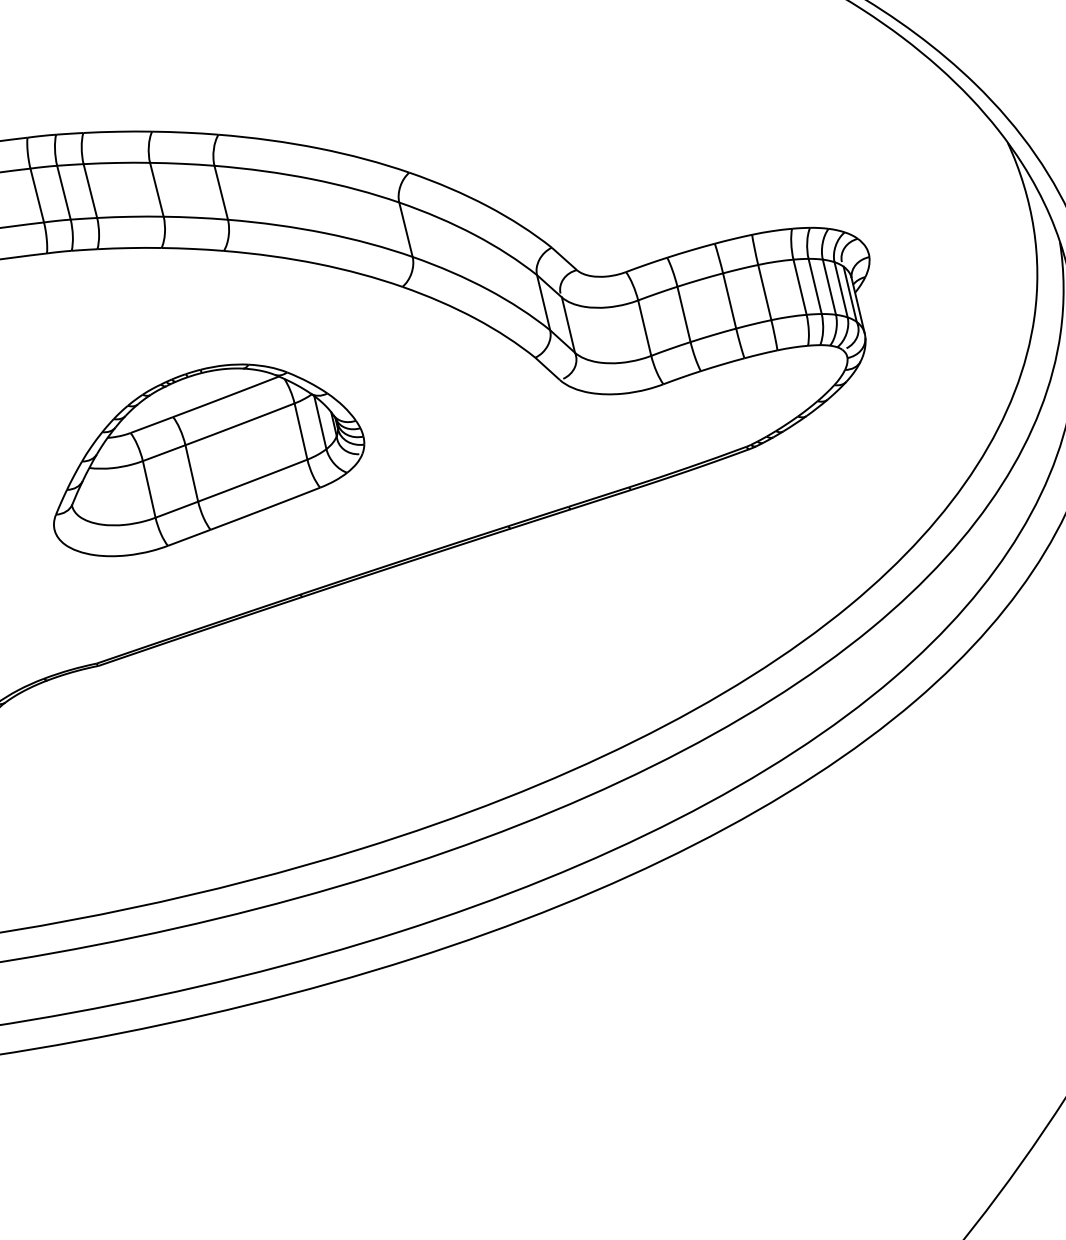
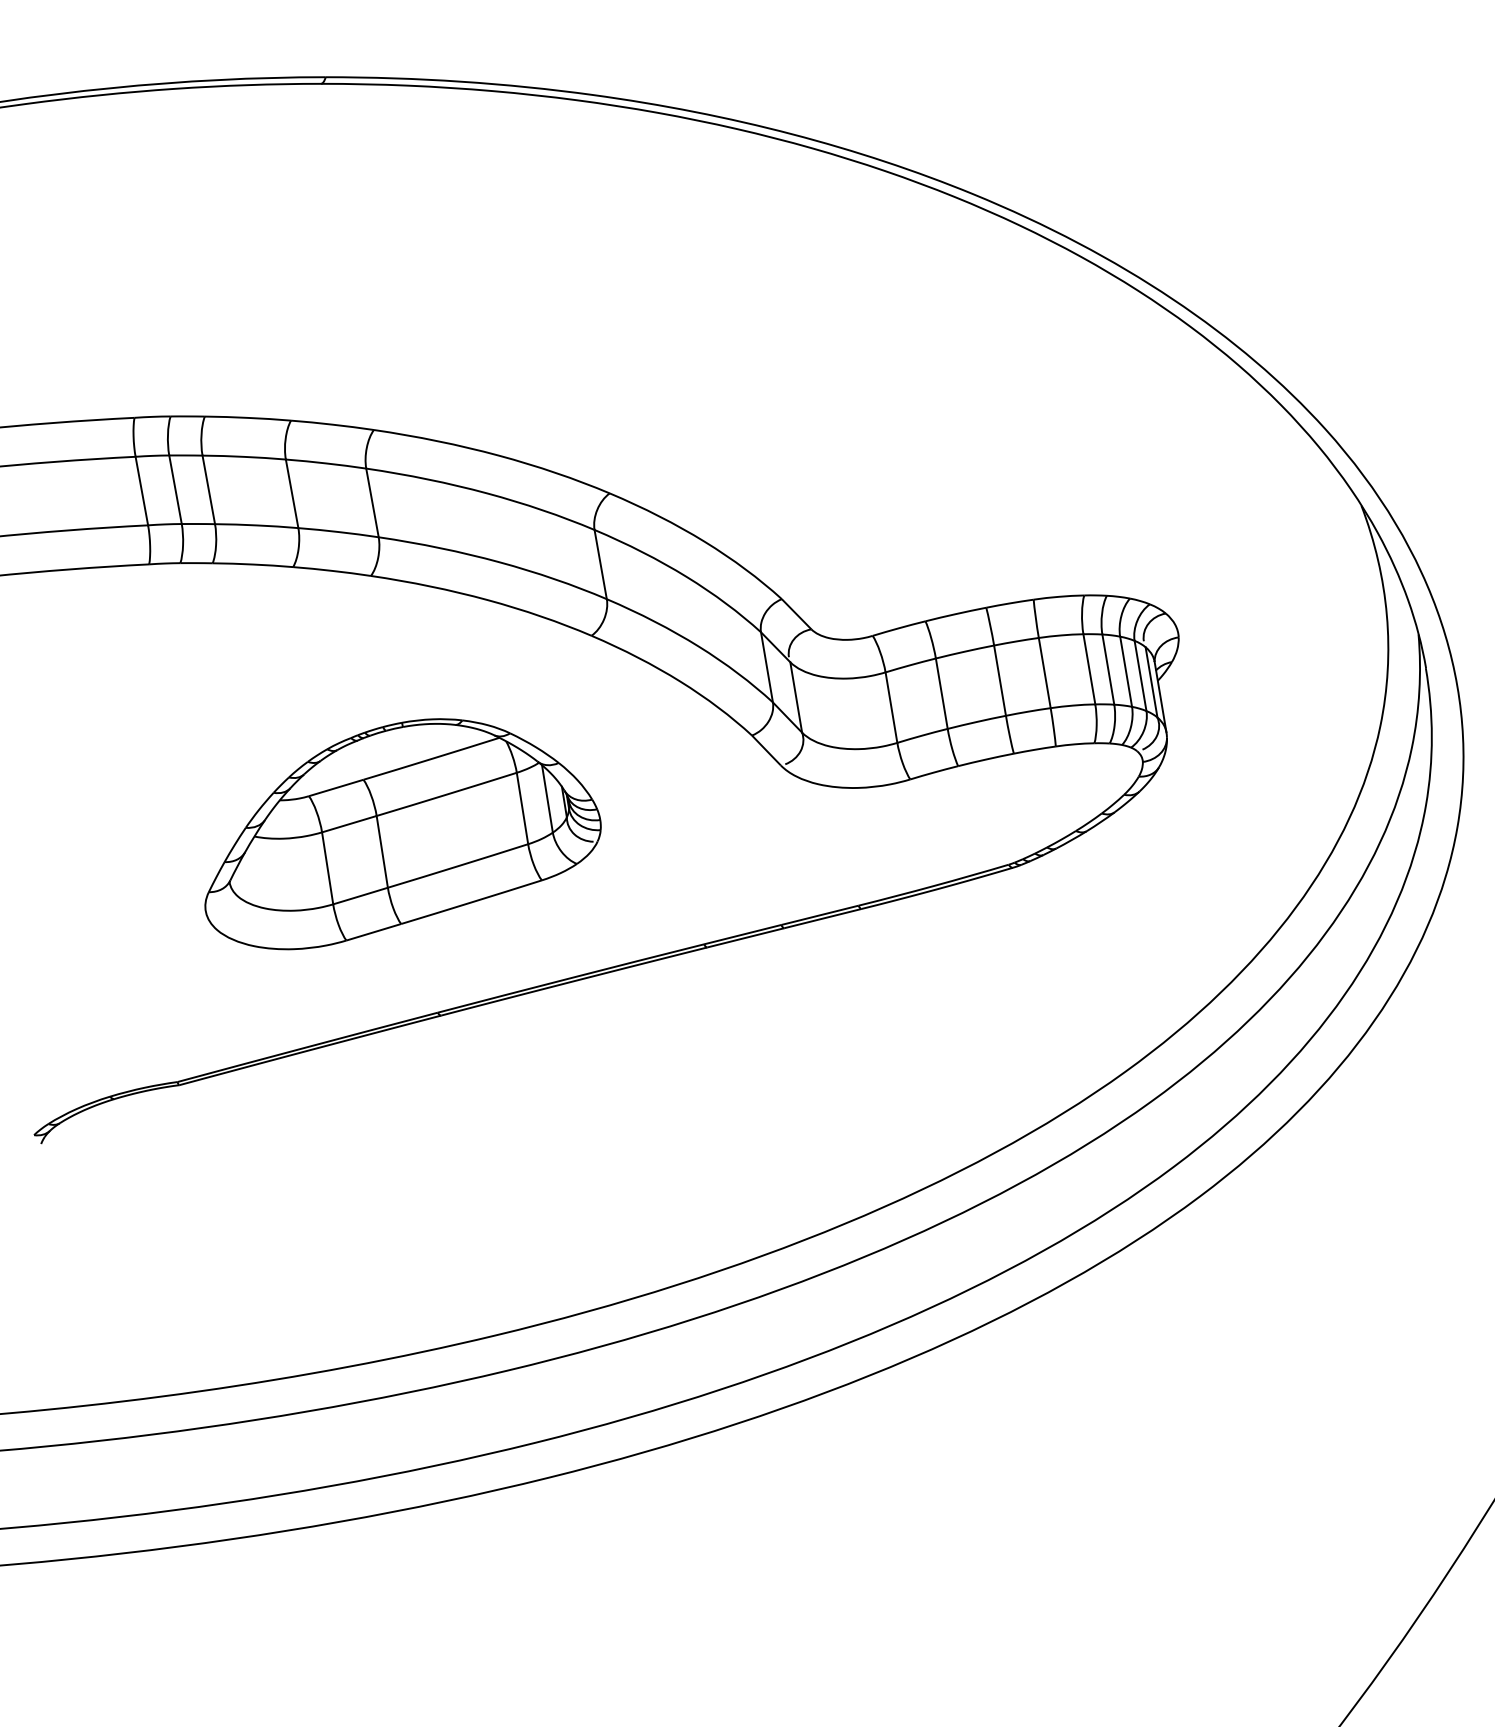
part: (206, 458) -> (402, 834), moved

